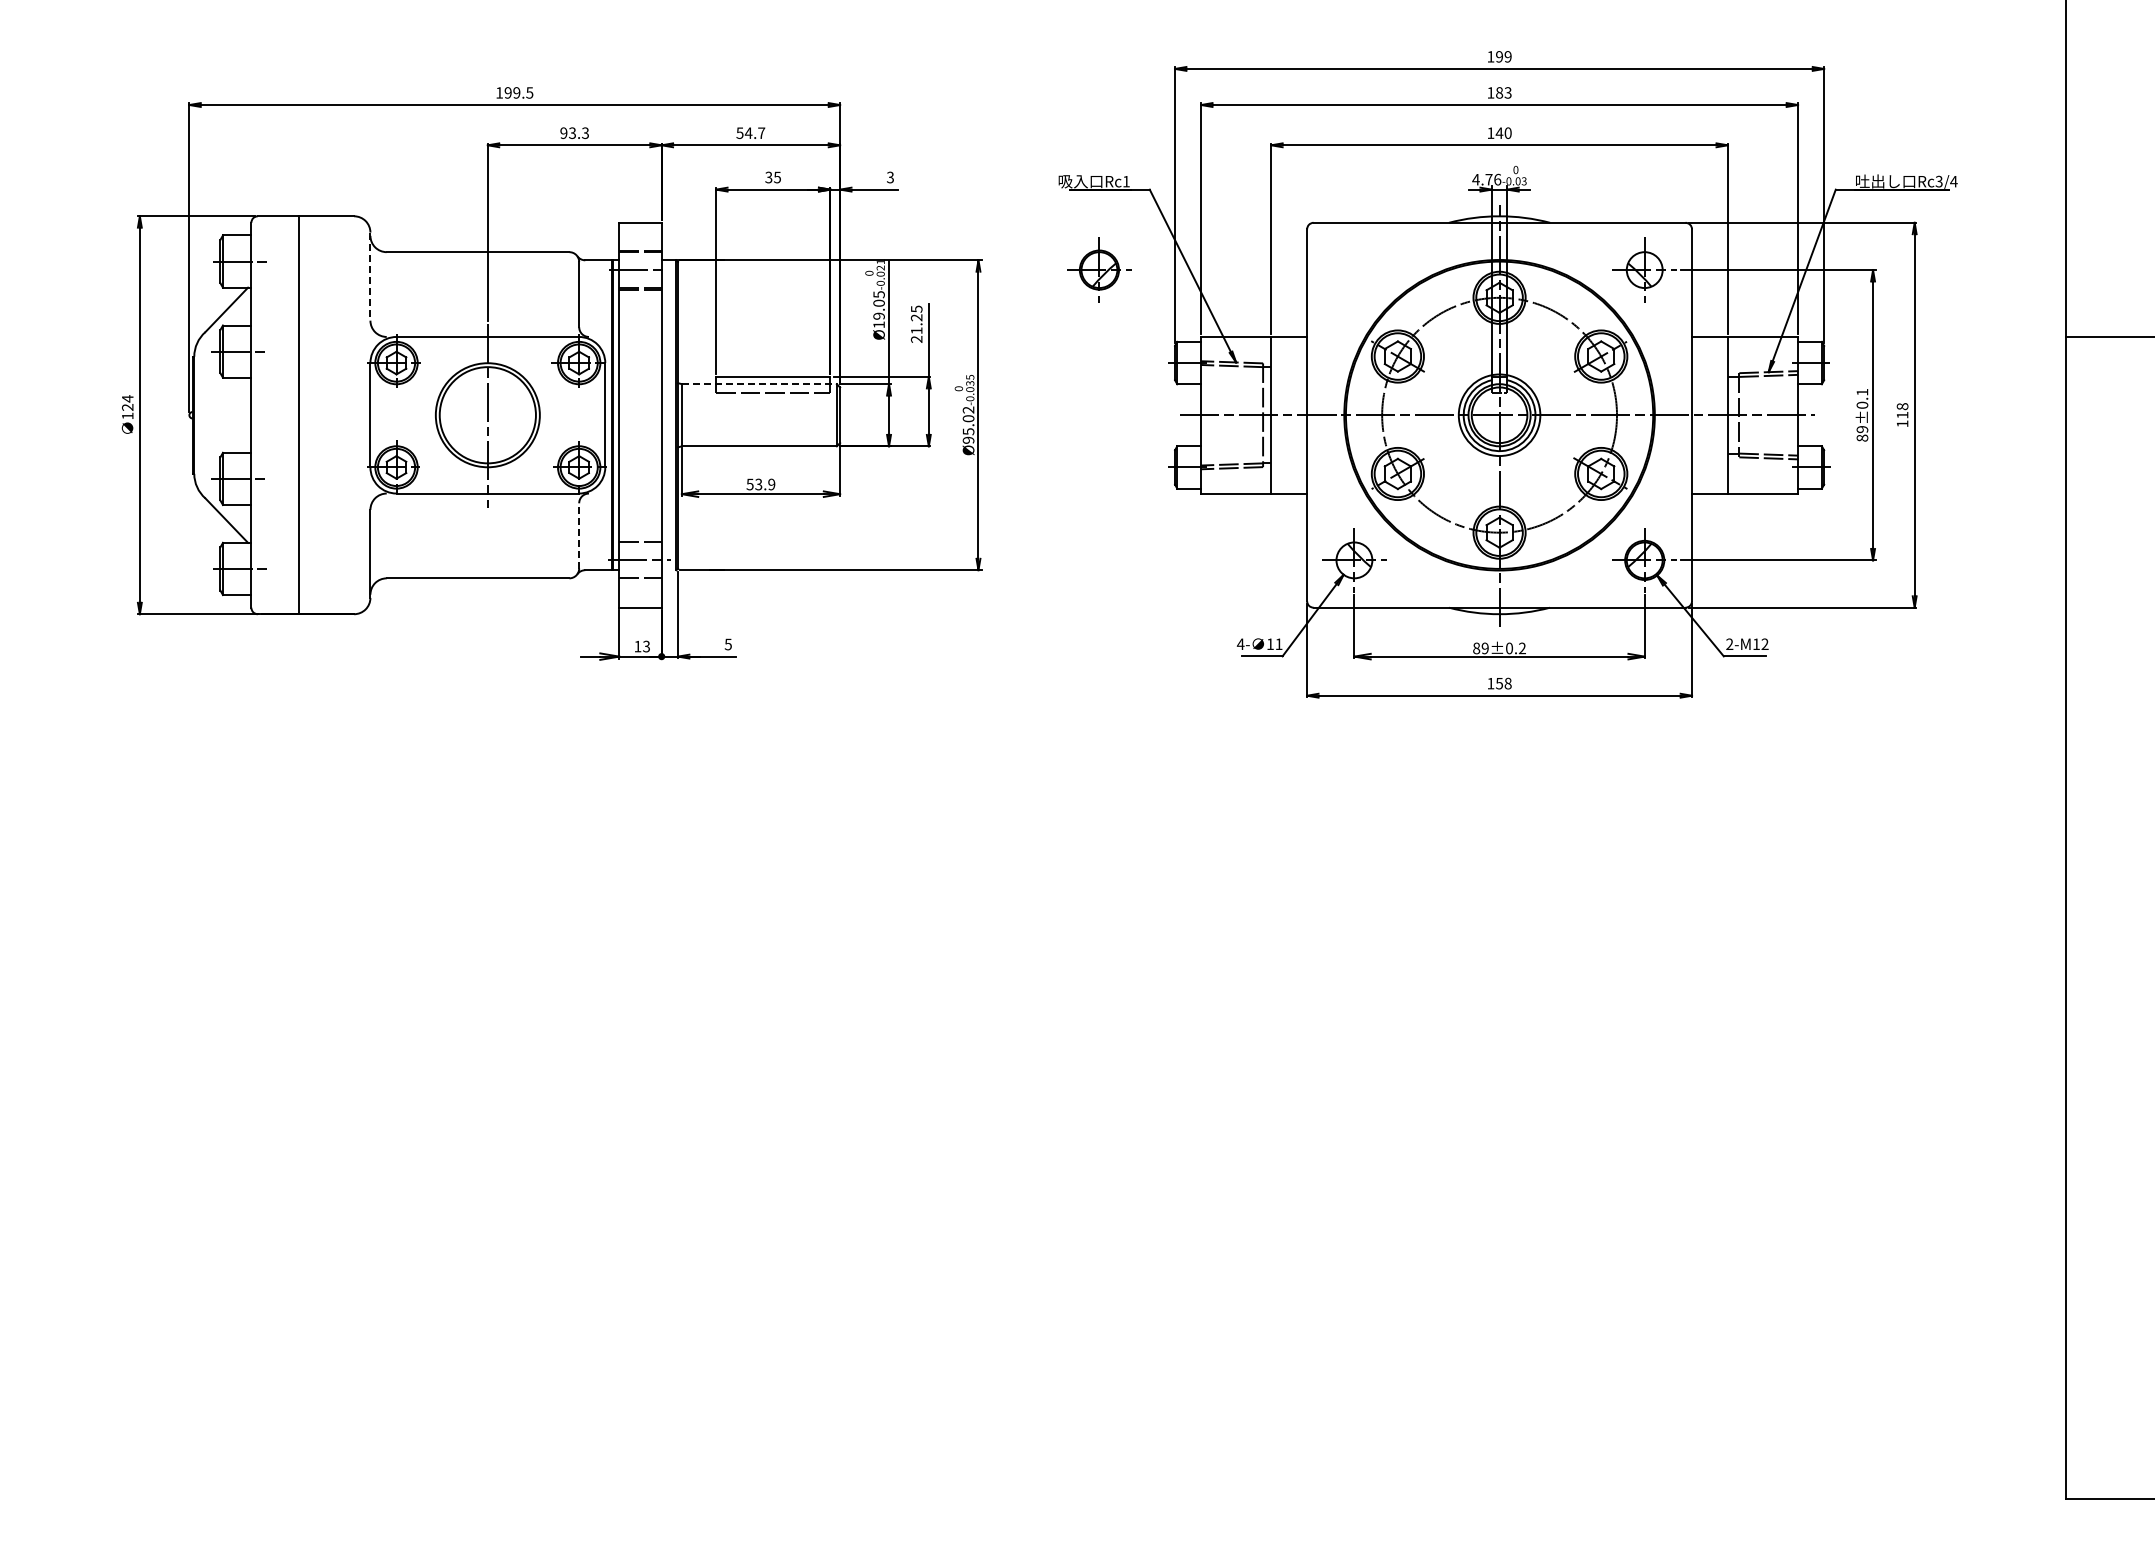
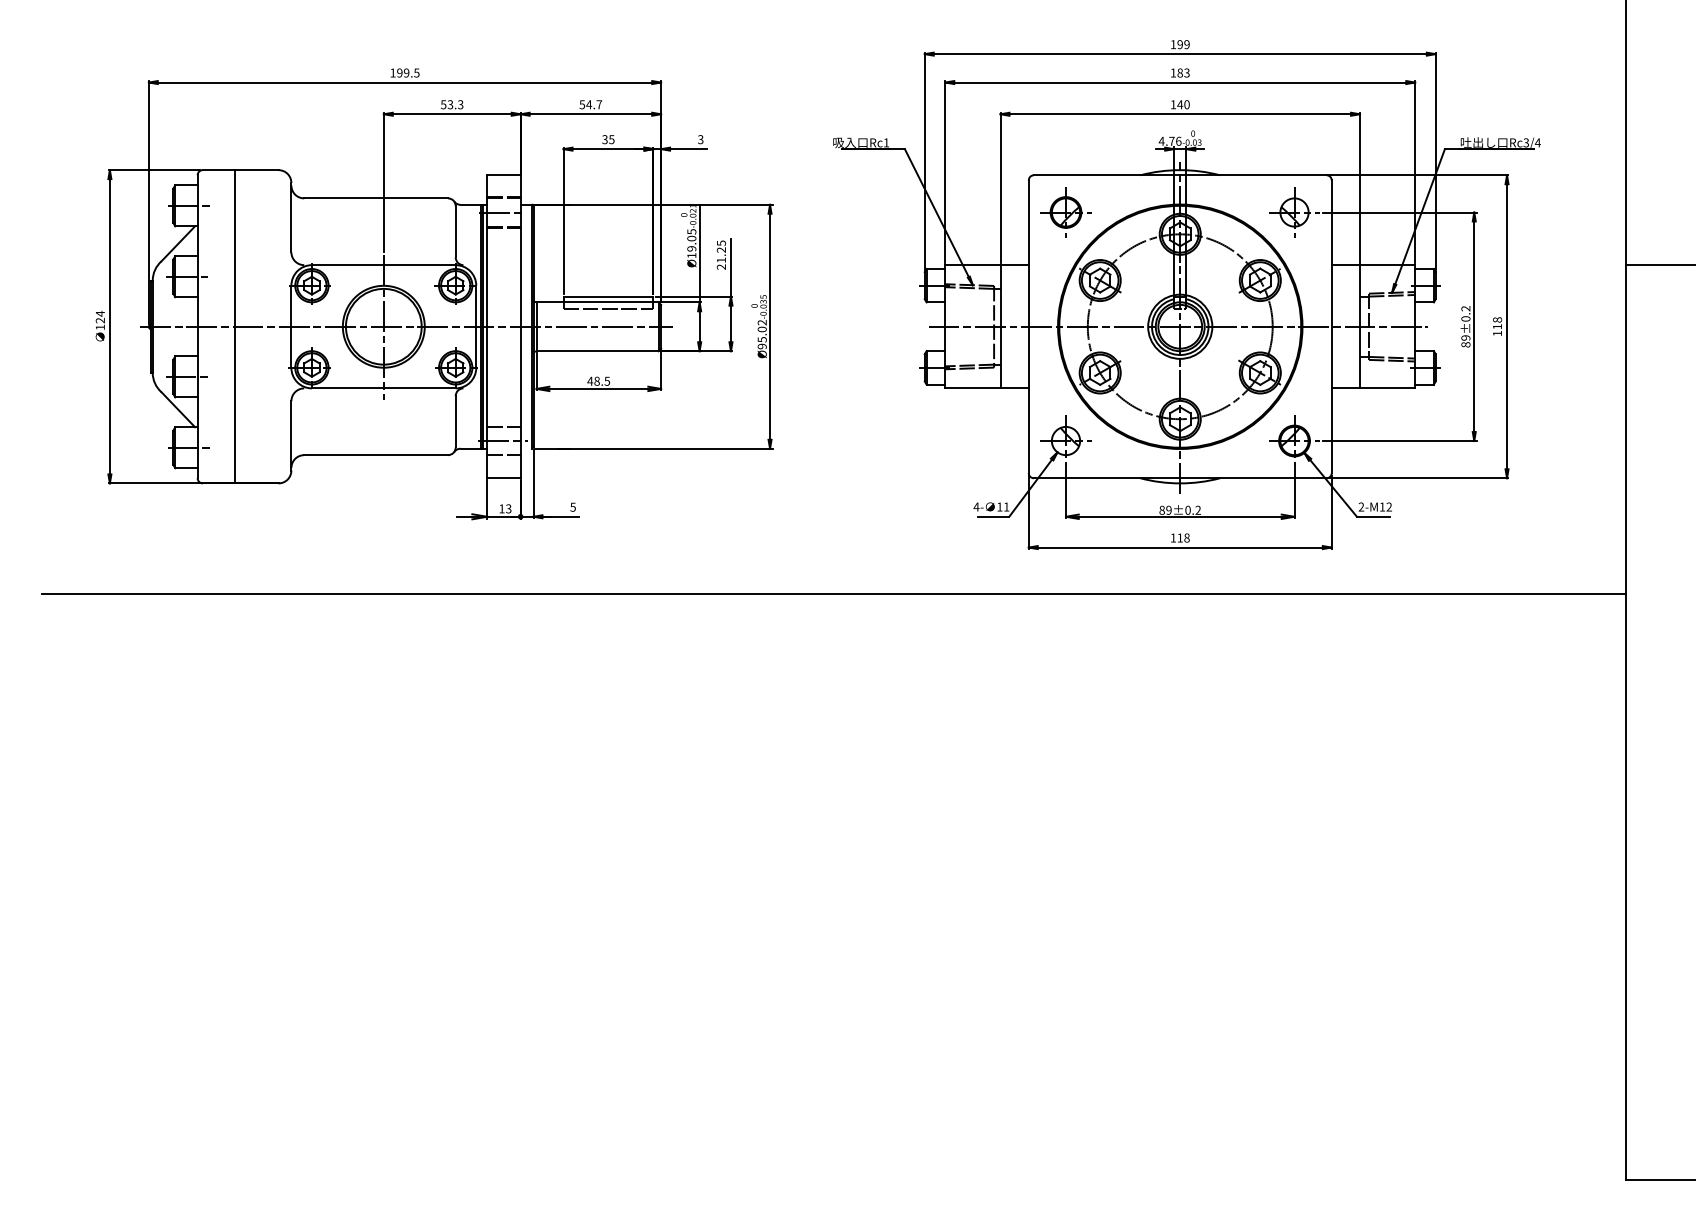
text: (563, 132) -> (443, 104), 93.3 -> 53.3
part: (1099, 269) -> (1066, 212), moved
line: (370, 277) -> (291, 218), dashed -> solid
line: (759, 384) -> (597, 302), dashed -> solid
text: (1862, 391) -> (1465, 308), ±0.1 -> ±0.2
line: (516, 415) -> (406, 326), added
text: (760, 484) -> (598, 381), 53.9 -> 48.5
line: (579, 535) -> (455, 421), dashed -> solid
text: (1499, 683) -> (1180, 537), 158 -> 118
line: (1059, 754) -> (833, 593), added

